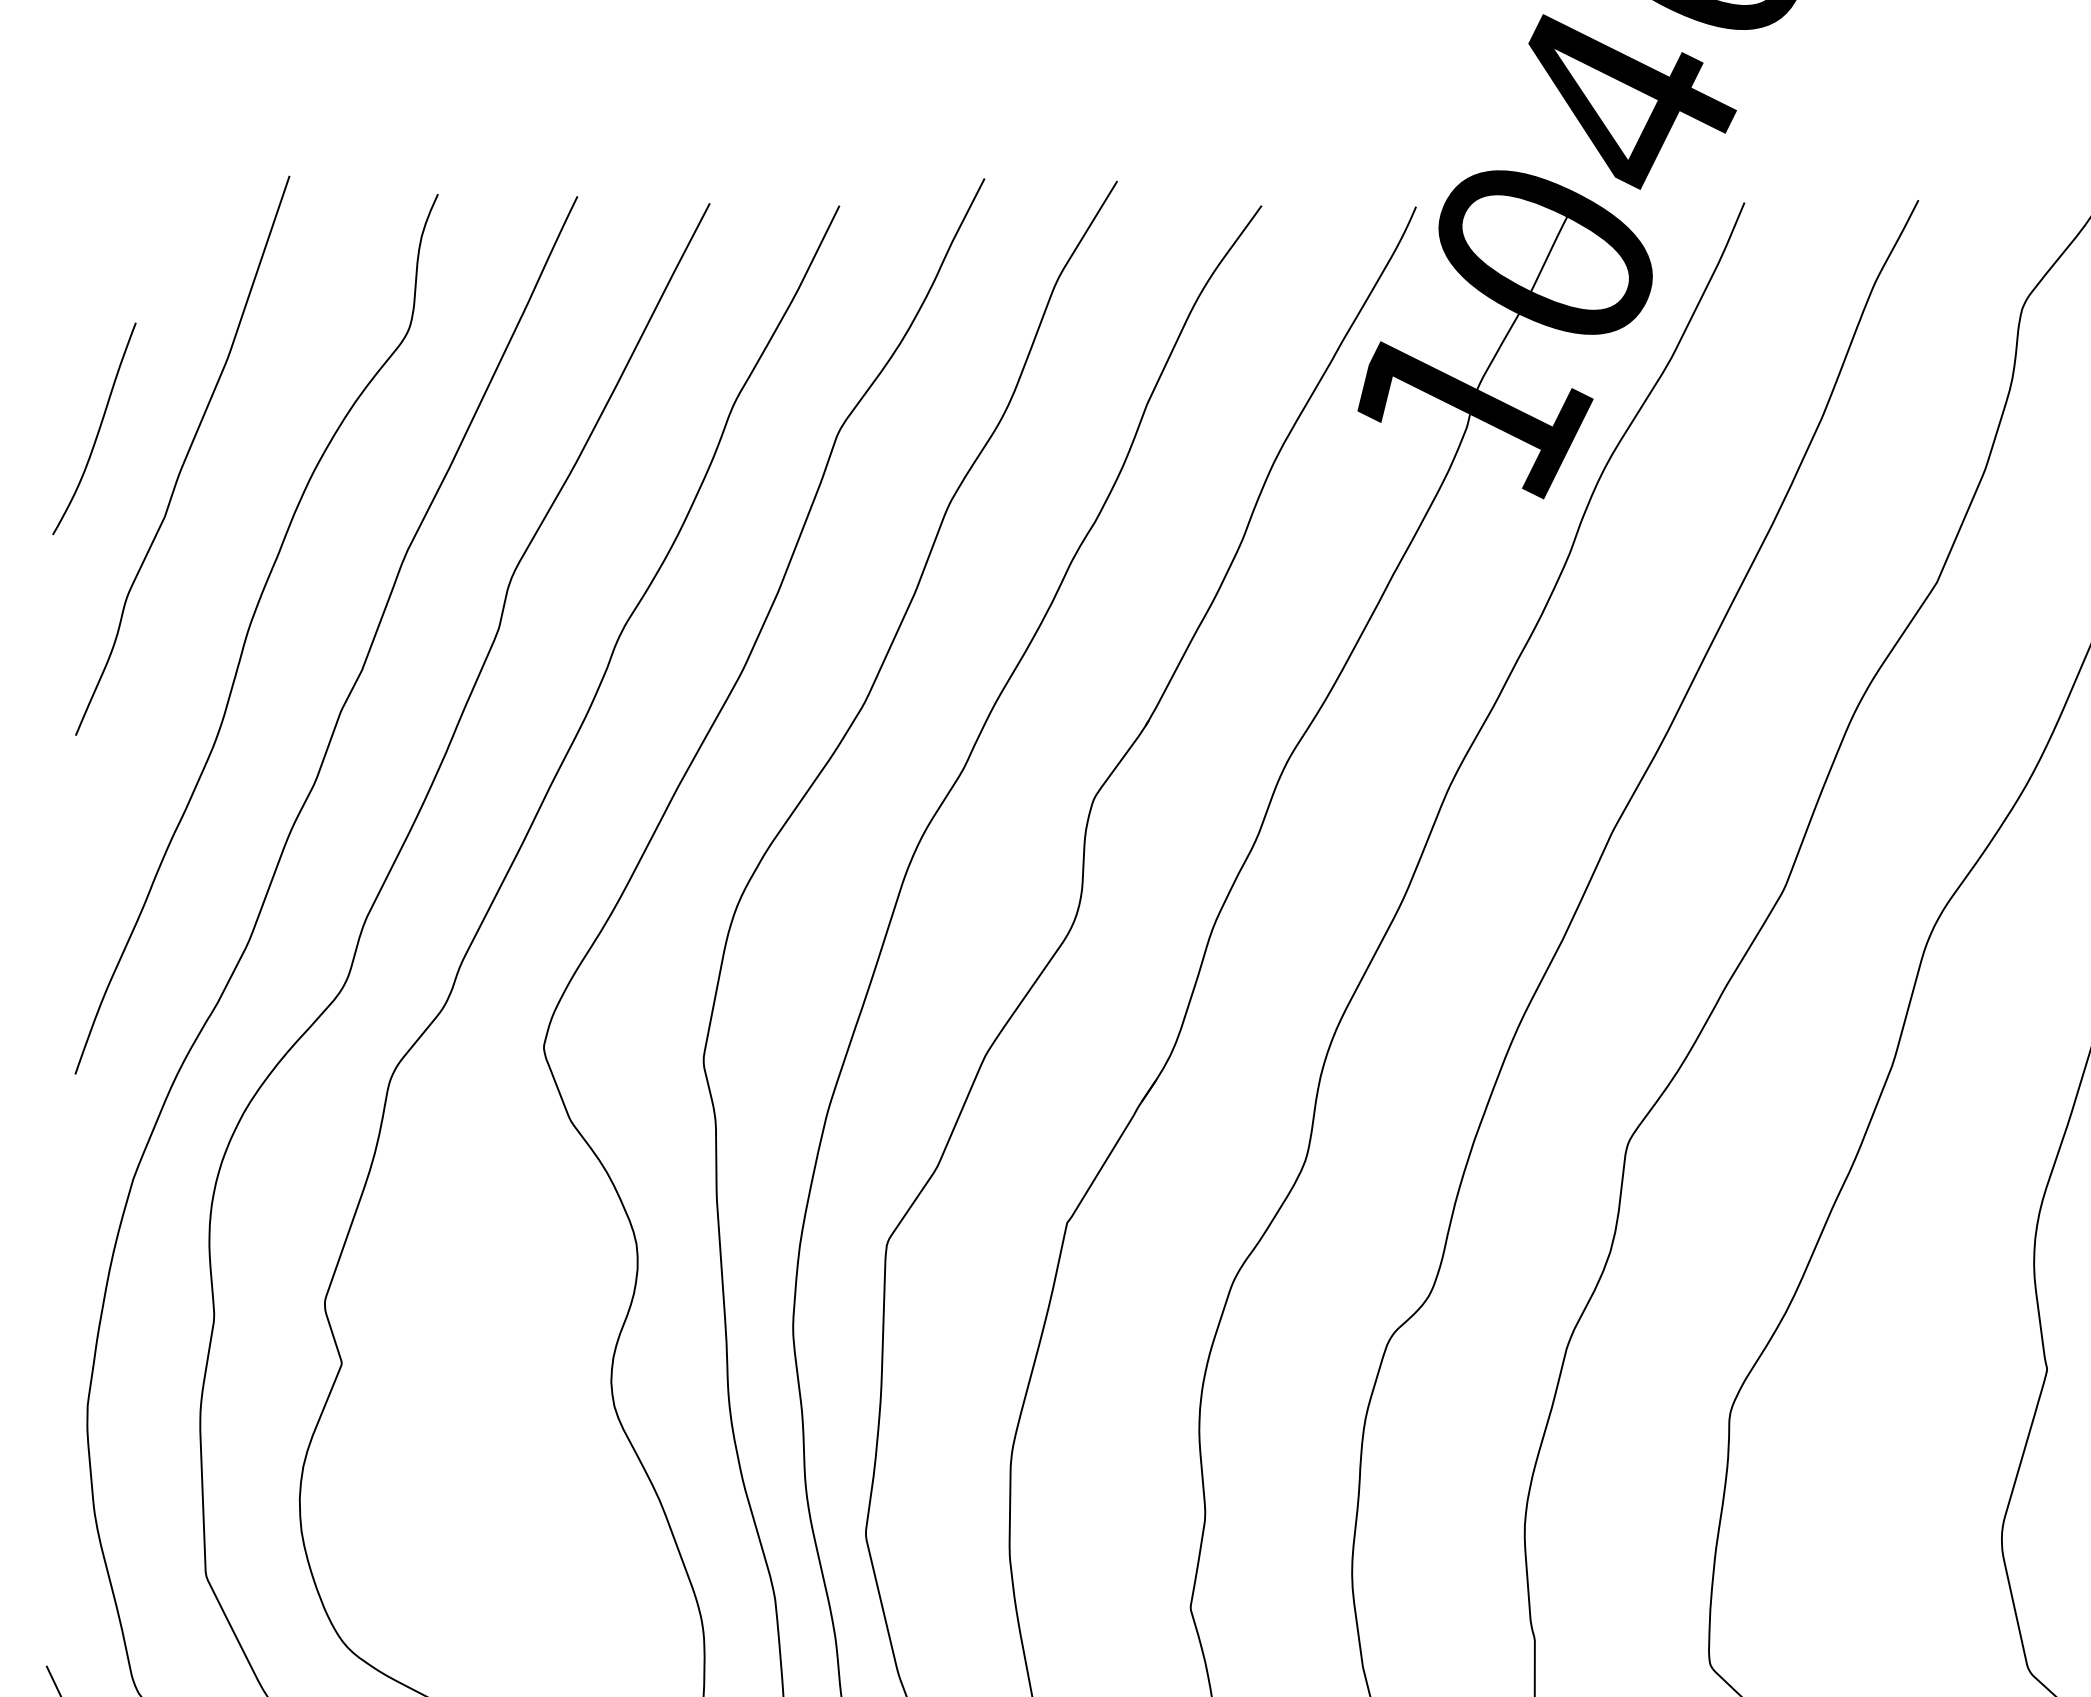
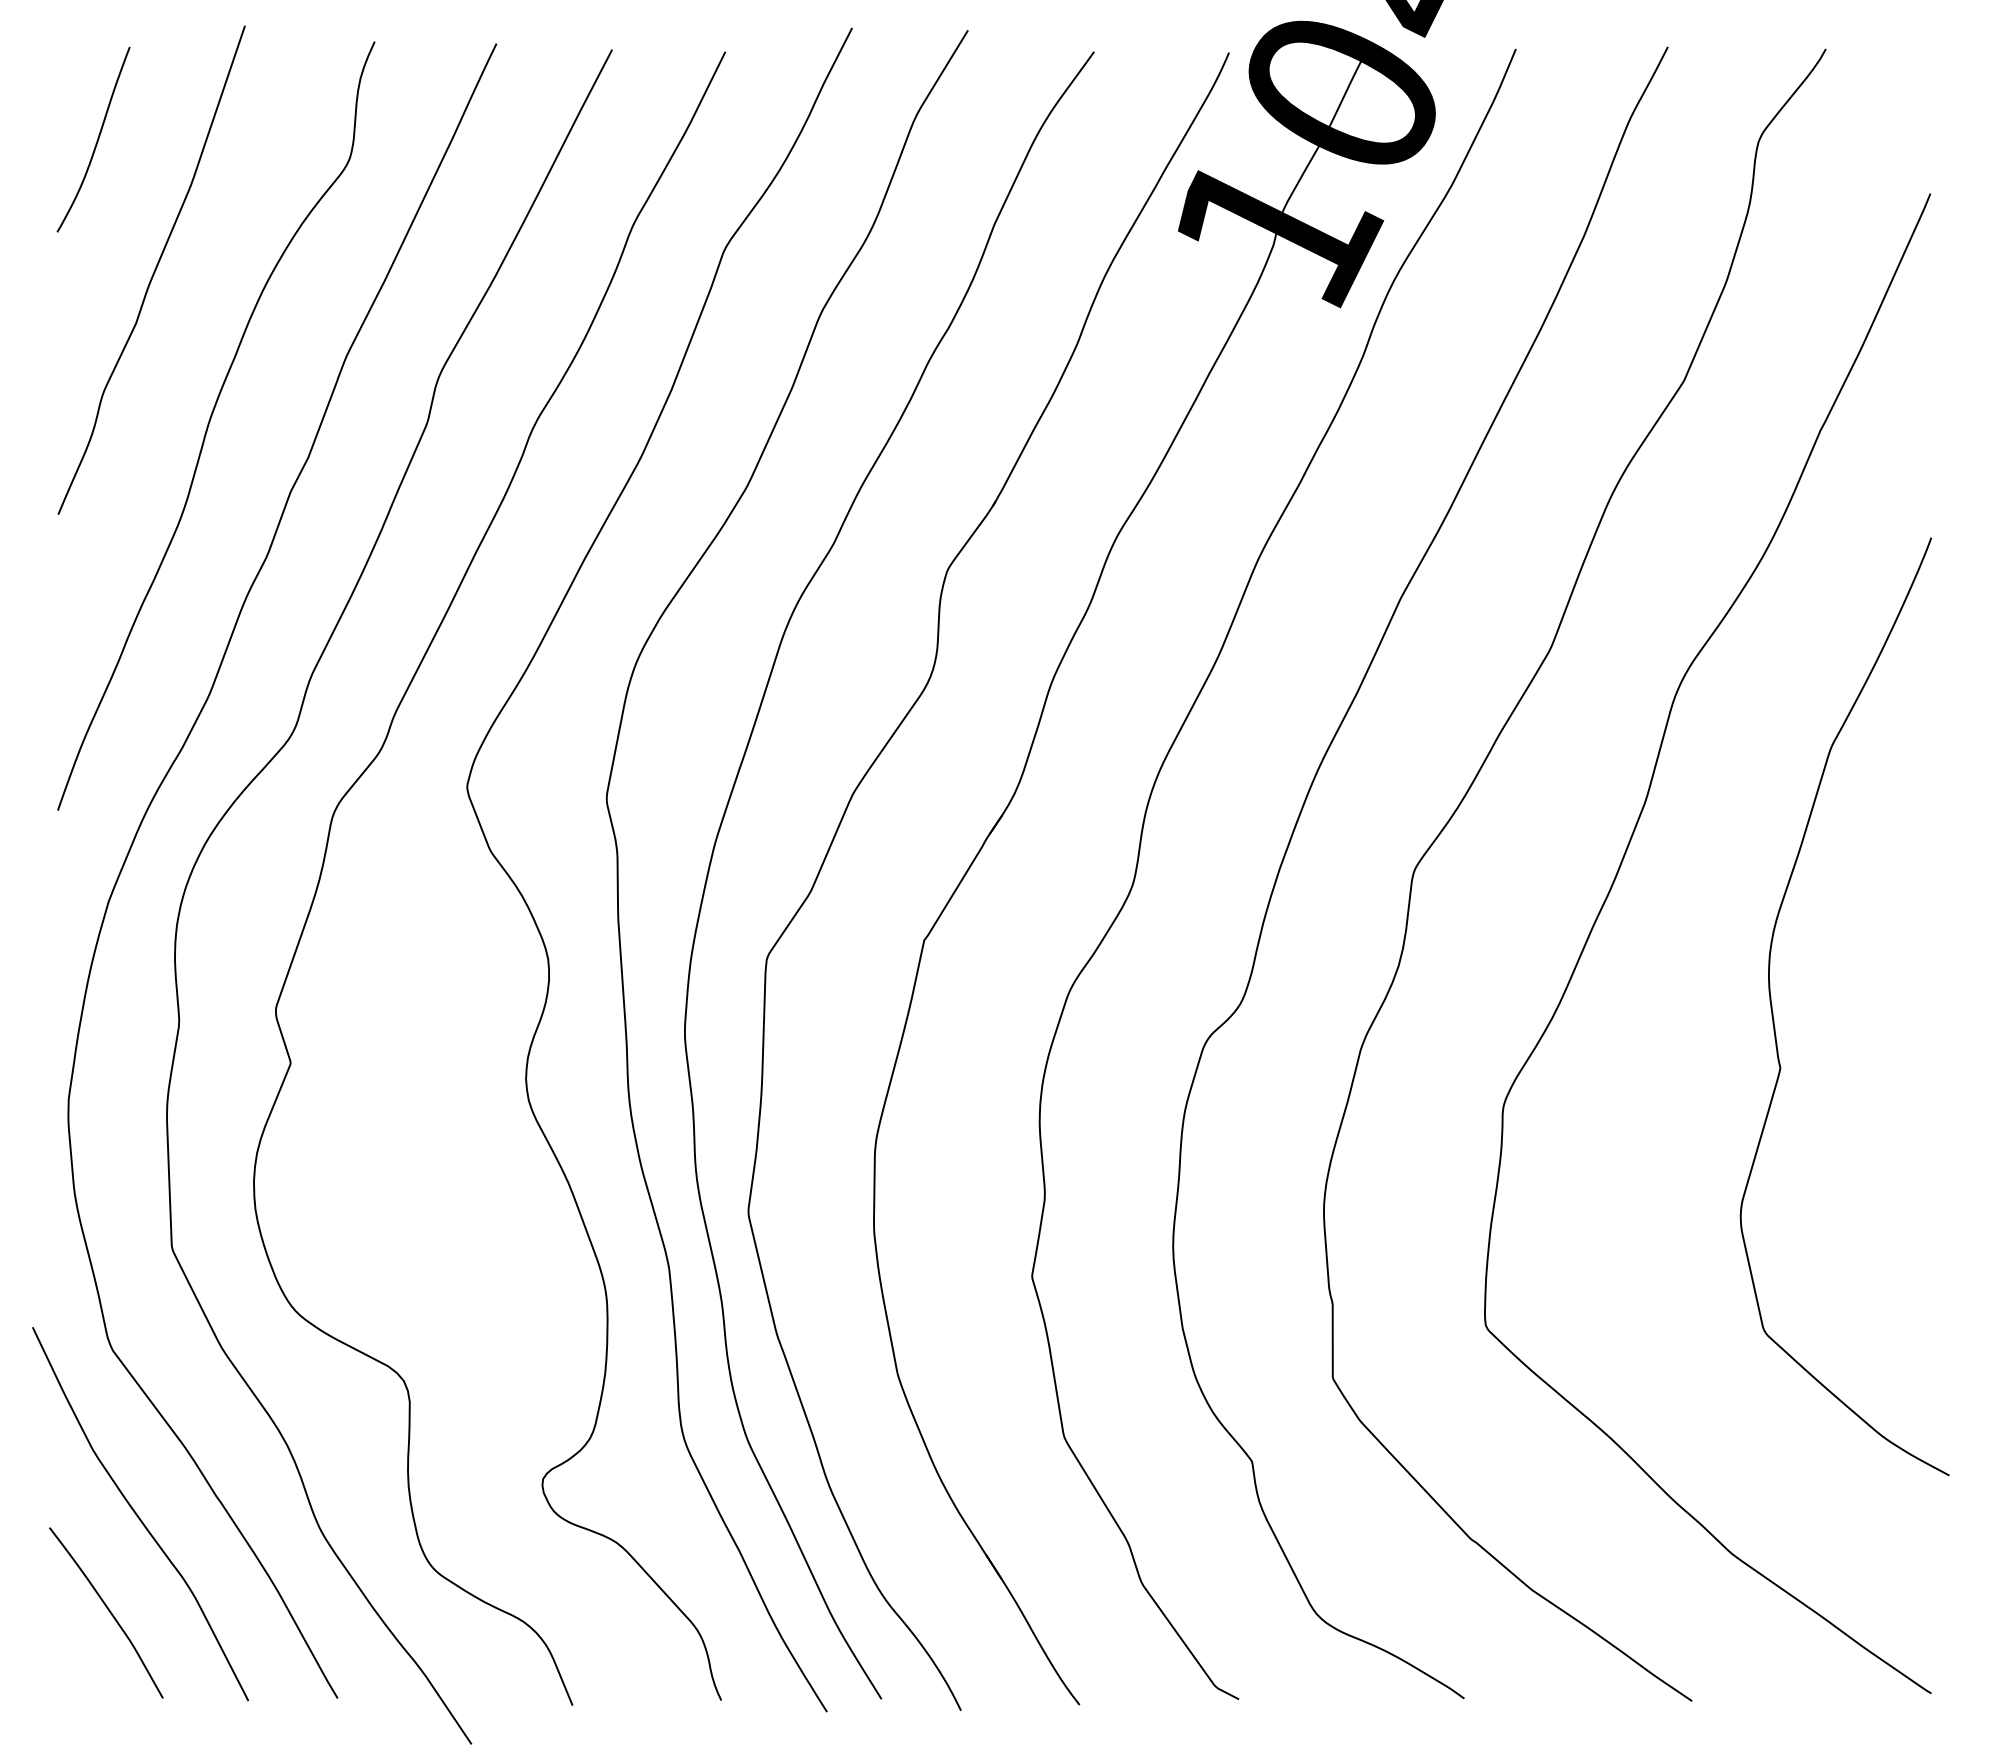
curve: (97, 429) -> (96, 140), moved

